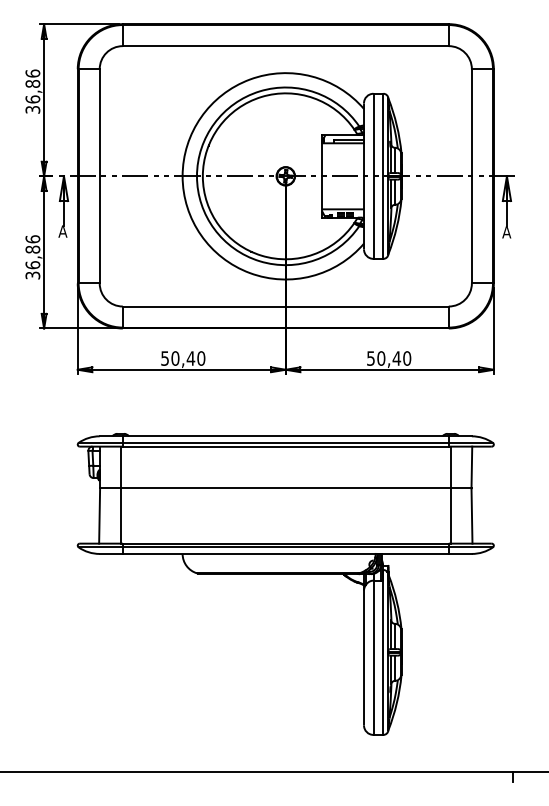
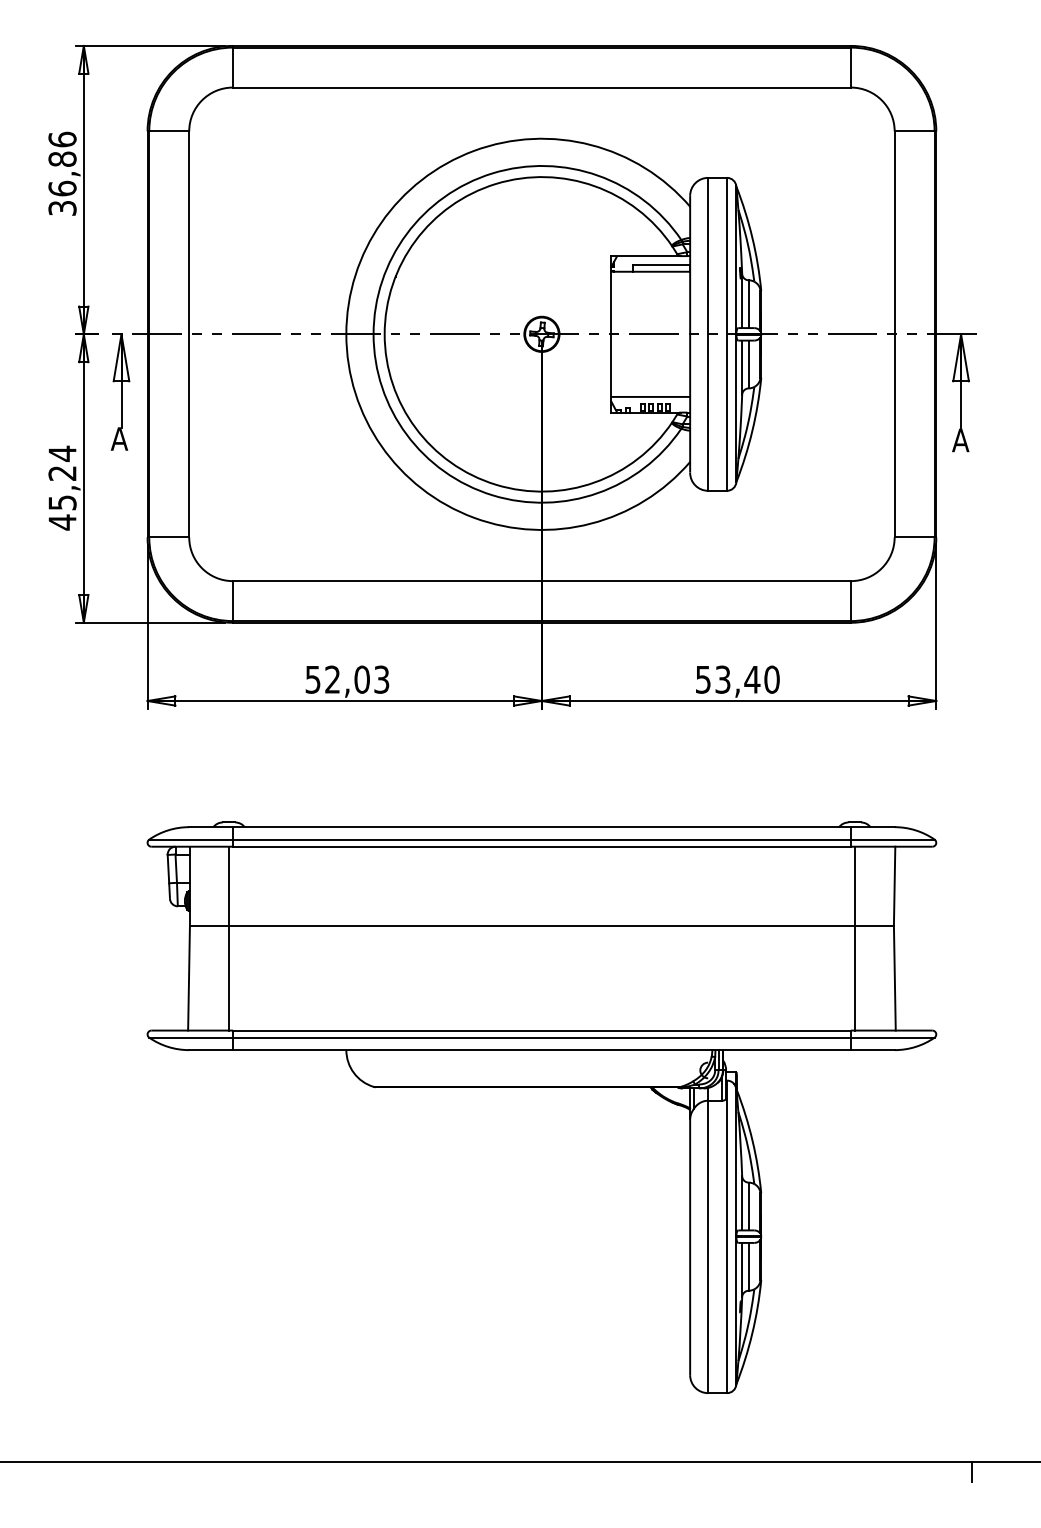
text: (32, 257) -> (61, 488), 36,86 -> 45,24
text: (188, 358) -> (357, 679), 50,40 -> 52,03
text: (381, 358) -> (723, 679), 50,40 -> 53,40

